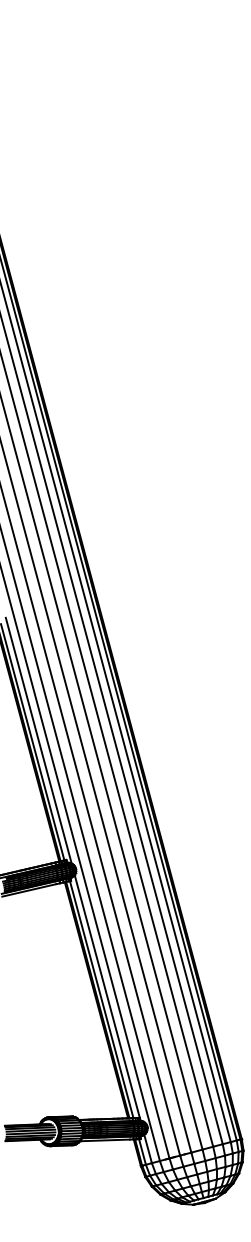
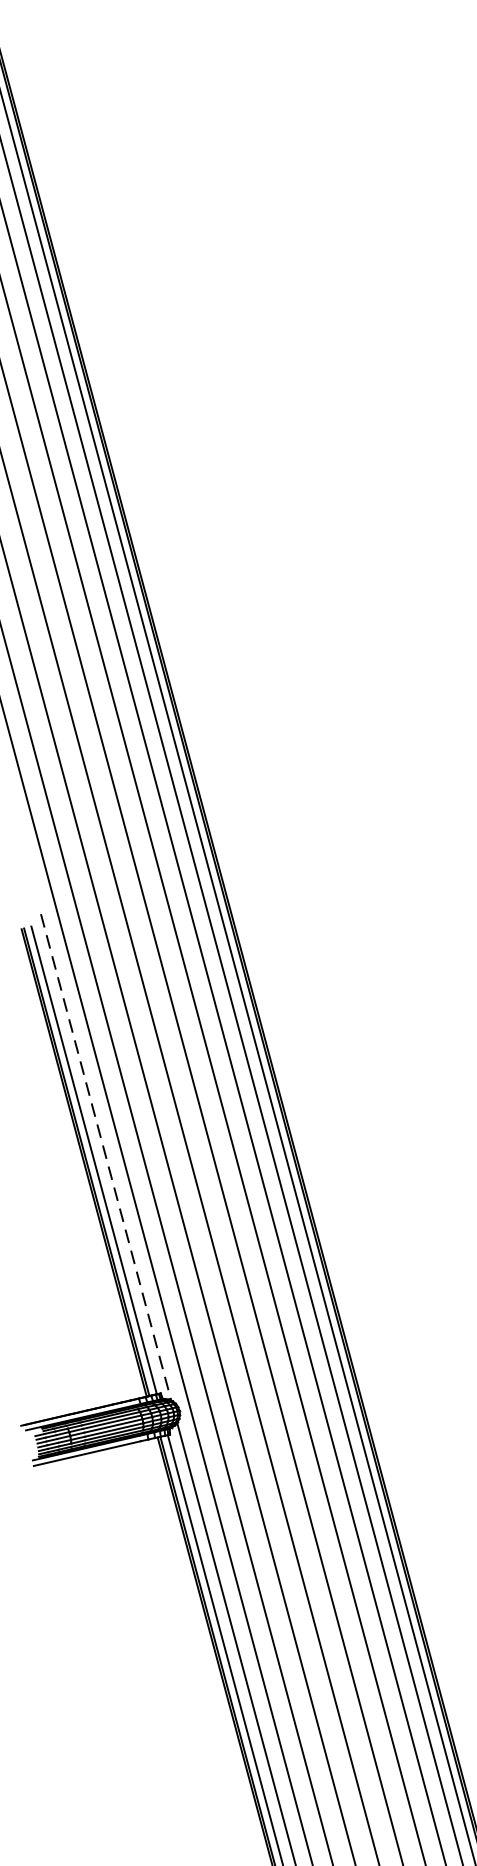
line: (38, 741) -> (105, 1158), solid -> dashed

